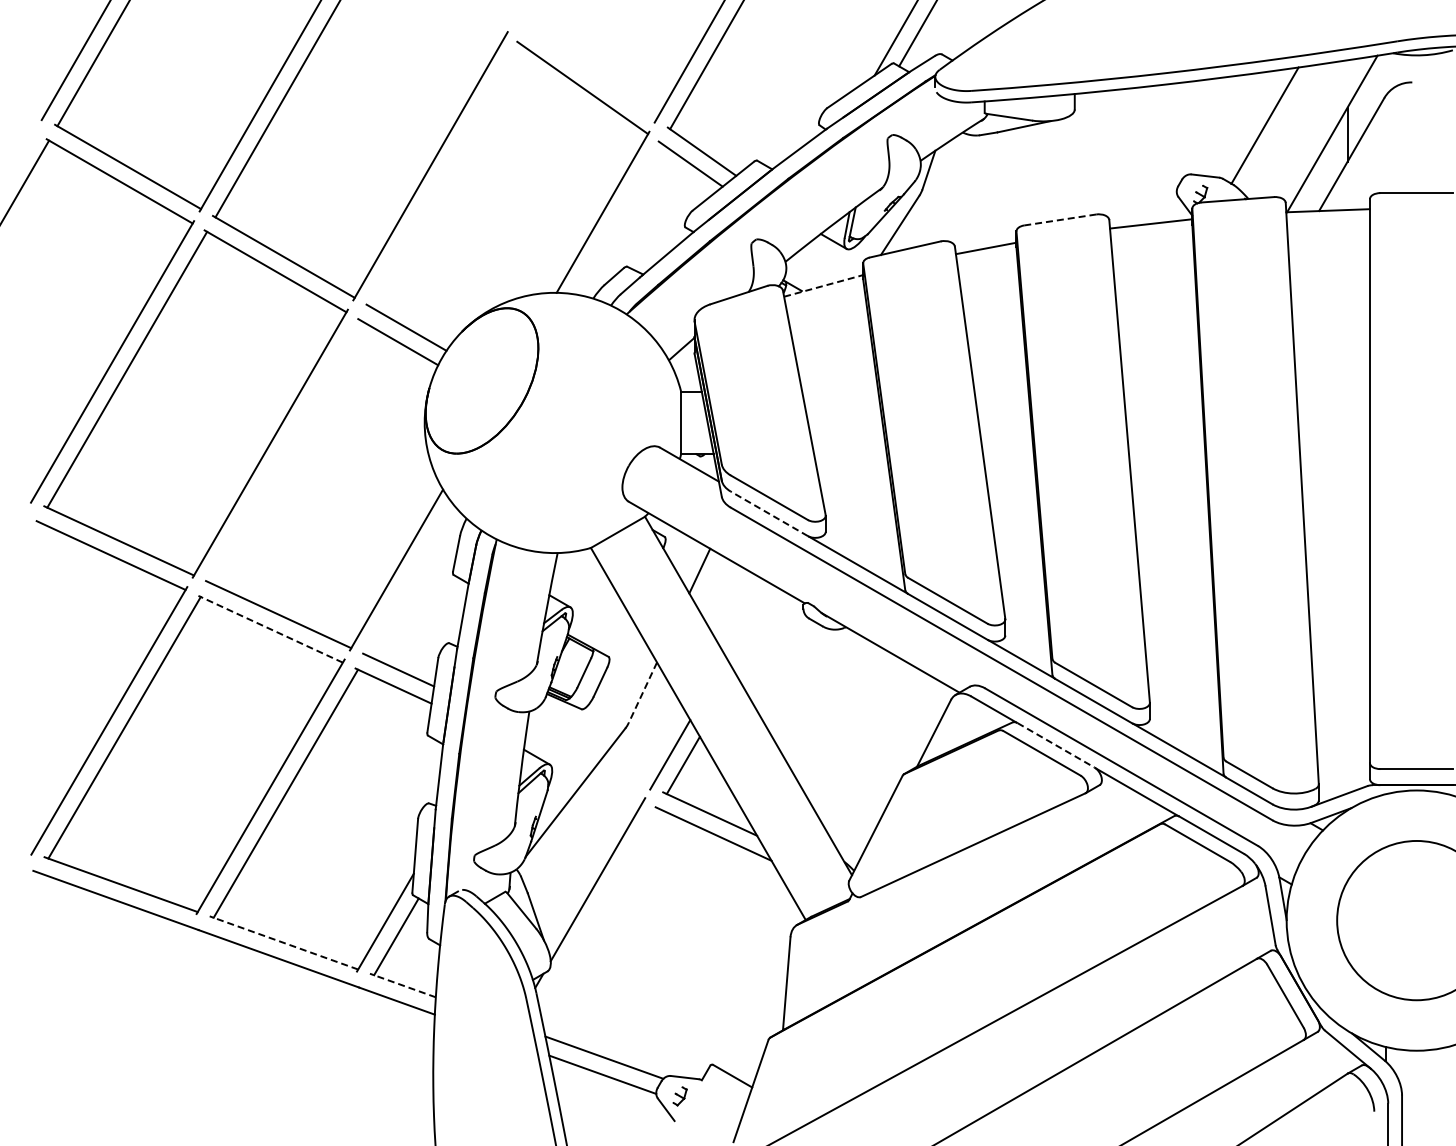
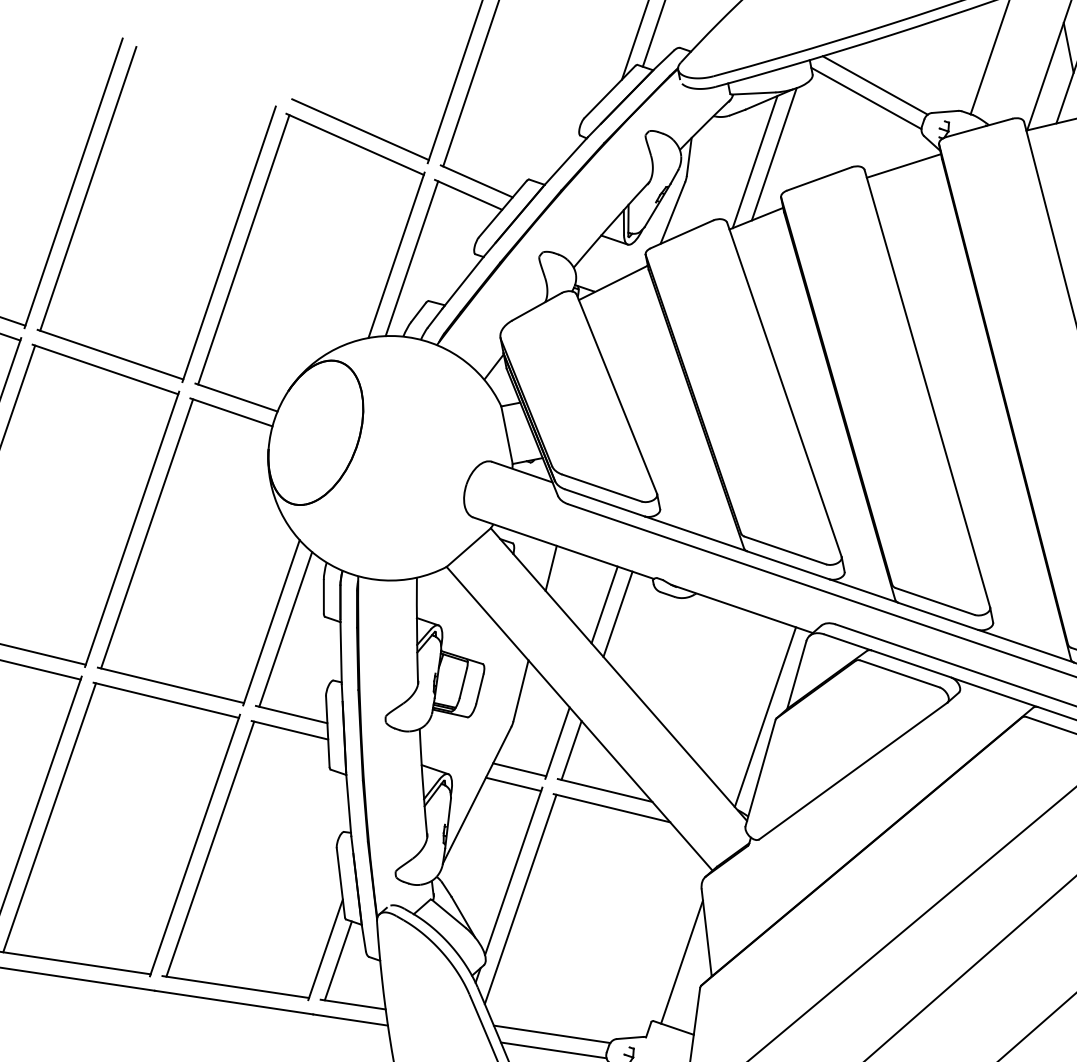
line: (591, 73) -> (360, 129), added
line: (1137, 133) -> (874, 85), added
line: (1125, 145) -> (865, 98), added
line: (444, 174) -> (243, 249), added
line: (1018, 184) -> (774, 153), added
line: (996, 188) -> (754, 161), added
line: (618, 218) -> (411, 258), added
line: (1060, 219) -> (819, 178), dashed -> solid
line: (823, 286) -> (613, 283), dashed -> solid
line: (284, 451) -> (146, 533), added
line: (769, 513) -> (604, 502), dashed -> solid
line: (409, 579) -> (285, 629), added
line: (747, 620) -> (604, 605), added
line: (270, 629) -> (166, 700), dashed -> solid
line: (760, 632) -> (618, 613), added
line: (642, 693) -> (520, 691), dashed -> solid
line: (1056, 745) -> (911, 664), dashed -> solid
line: (892, 770) -> (765, 717), added
line: (624, 774) -> (518, 769), added
line: (615, 788) -> (513, 784), added
line: (599, 910) -> (520, 899), added
line: (283, 942) -> (235, 986), dashed -> solid
line: (402, 985) -> (352, 1004), dashed -> solid
line: (754, 1009) -> (681, 962), added

